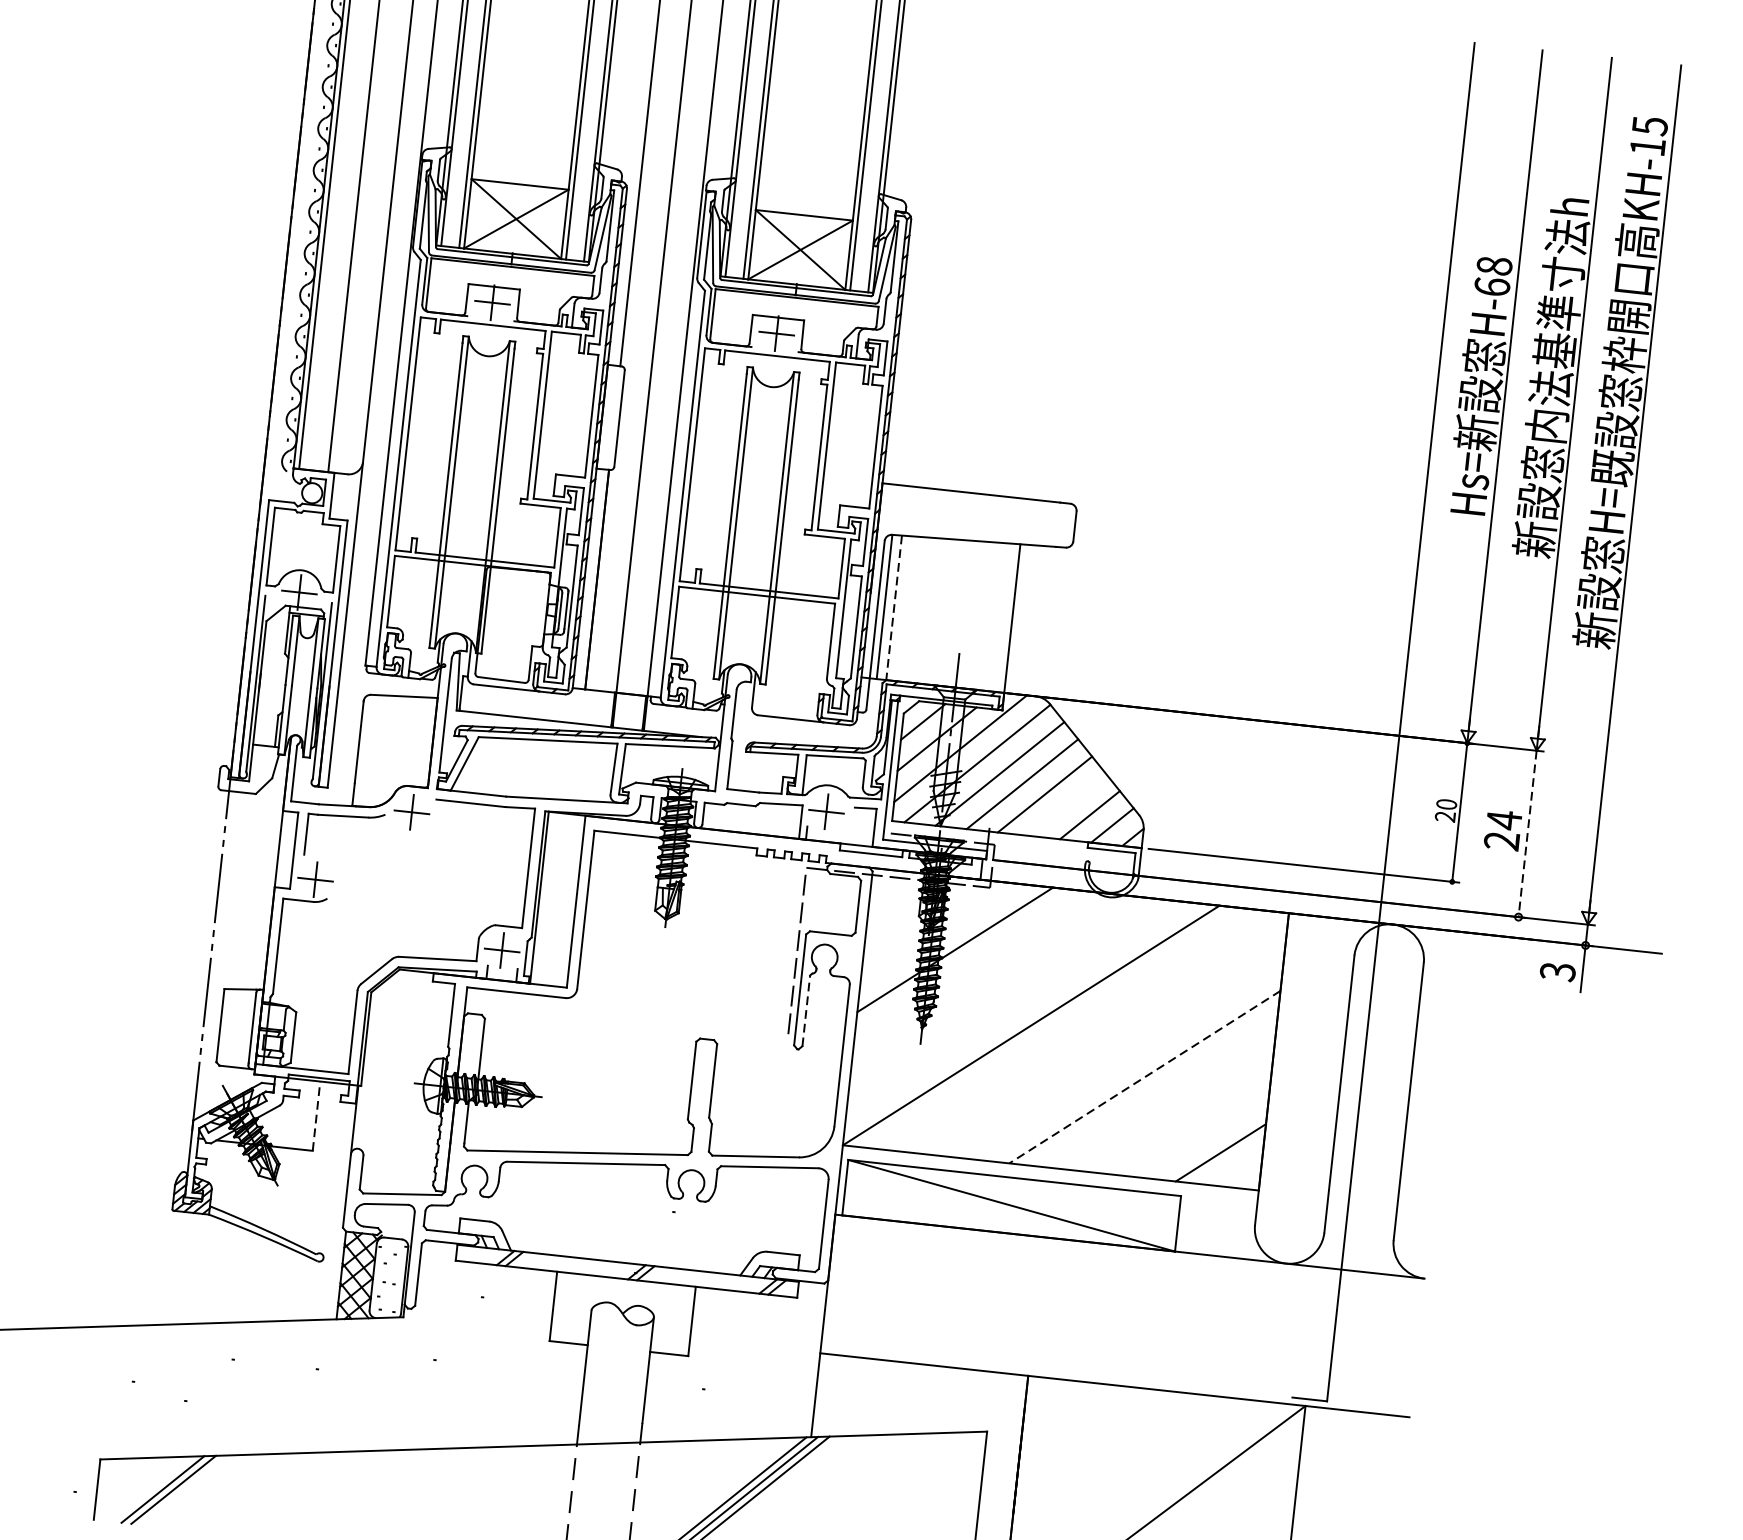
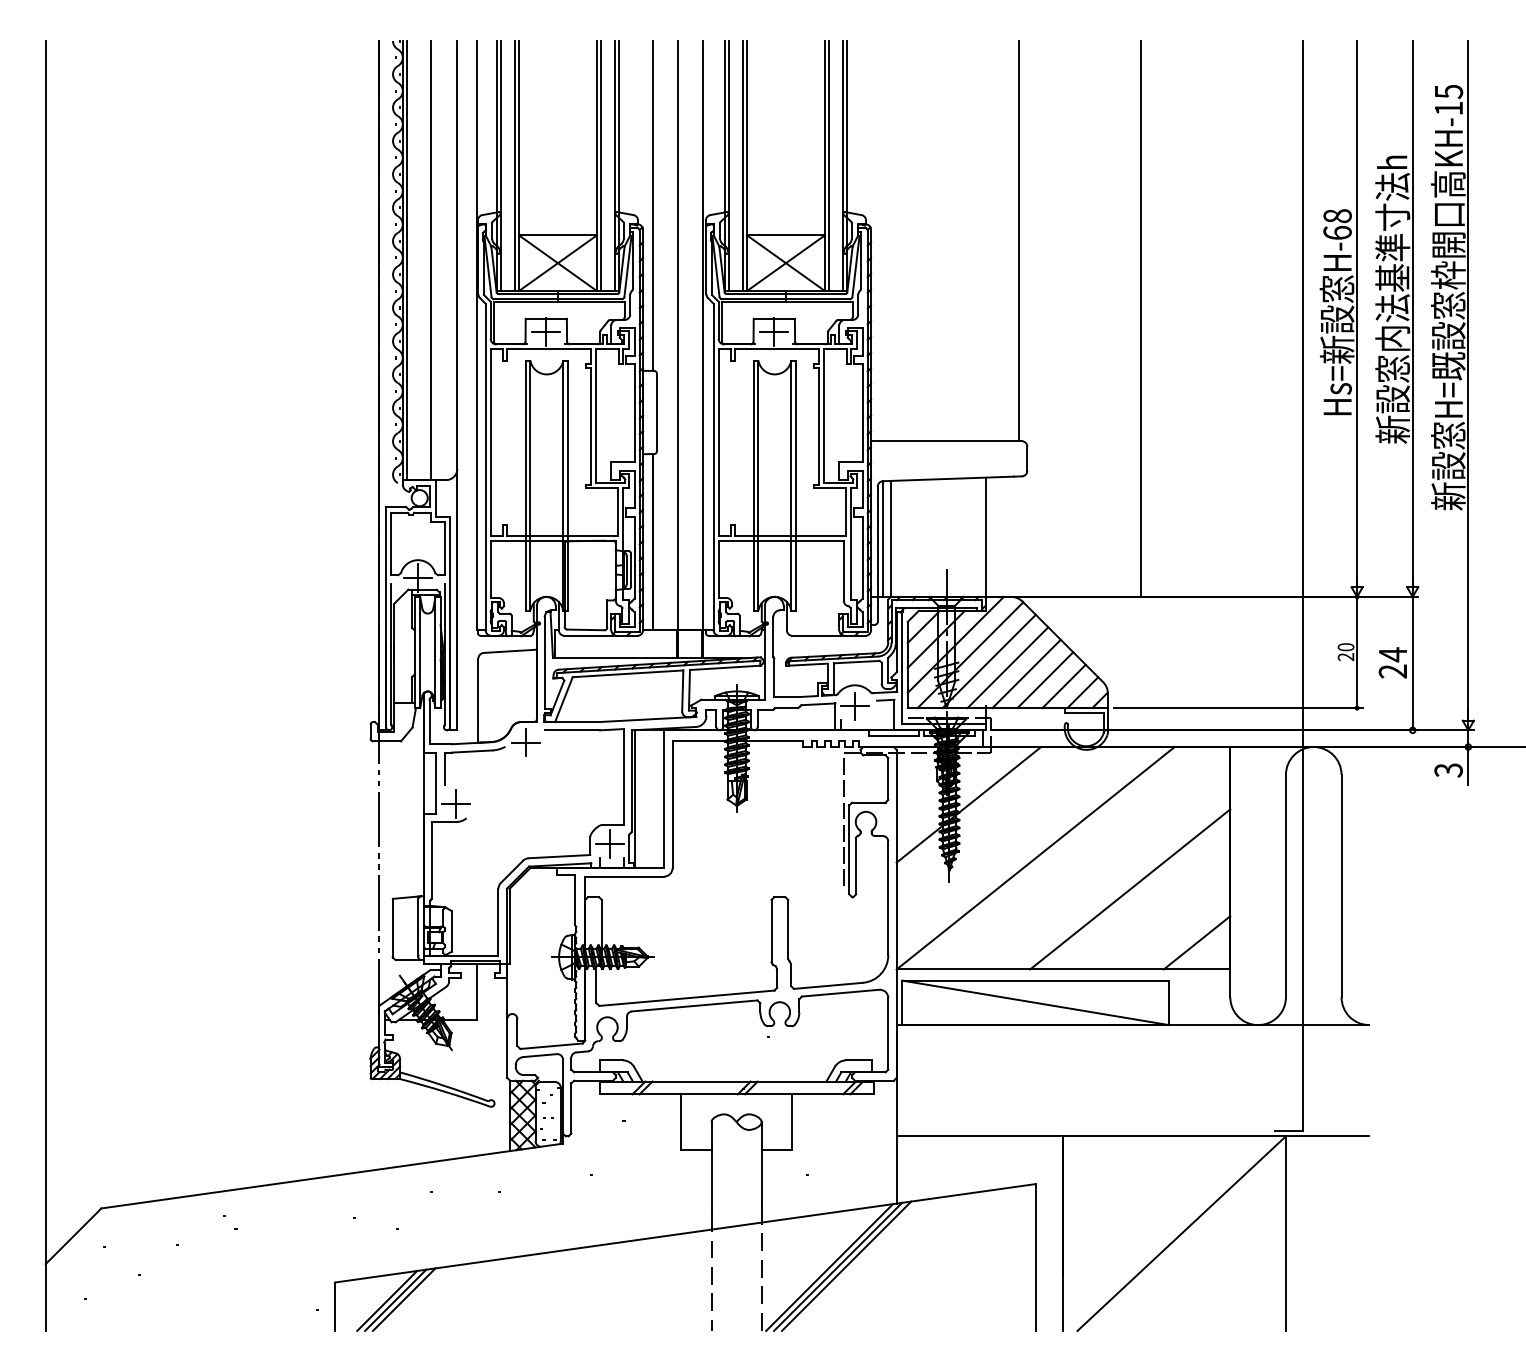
line: (1094, 254) -> (1019, 241), added
line: (1236, 367) -> (1141, 318), added
line: (893, 607) -> (890, 538), dashed -> solid
line: (1067, 805) -> (1045, 680), added
line: (1527, 833) -> (1412, 663), dashed -> solid
line: (806, 1010) -> (856, 865), dashed -> solid
line: (1143, 1077) -> (1129, 889), dashed -> solid
line: (316, 1115) -> (476, 991), dashed -> solid
line: (183, 1489) -> (403, 1299), added

